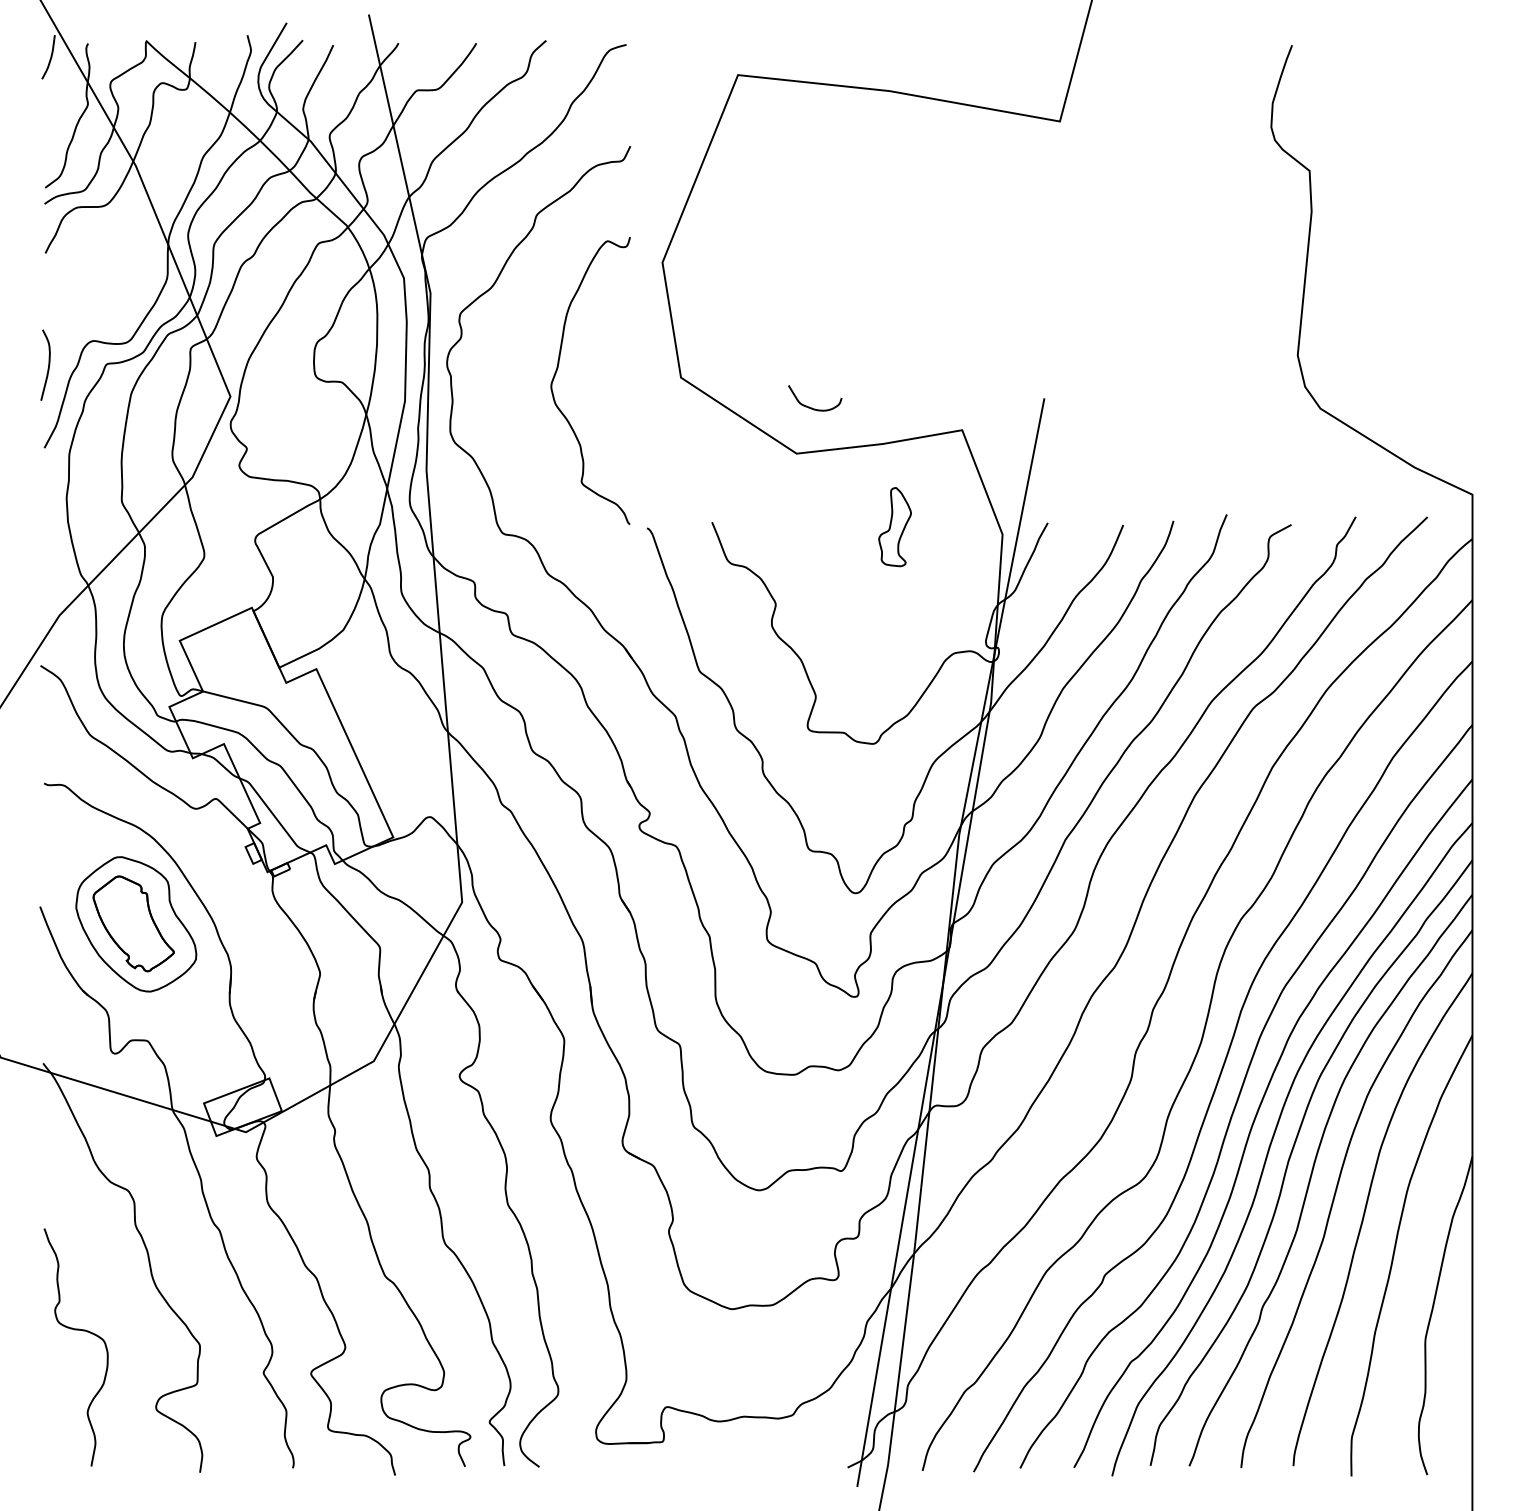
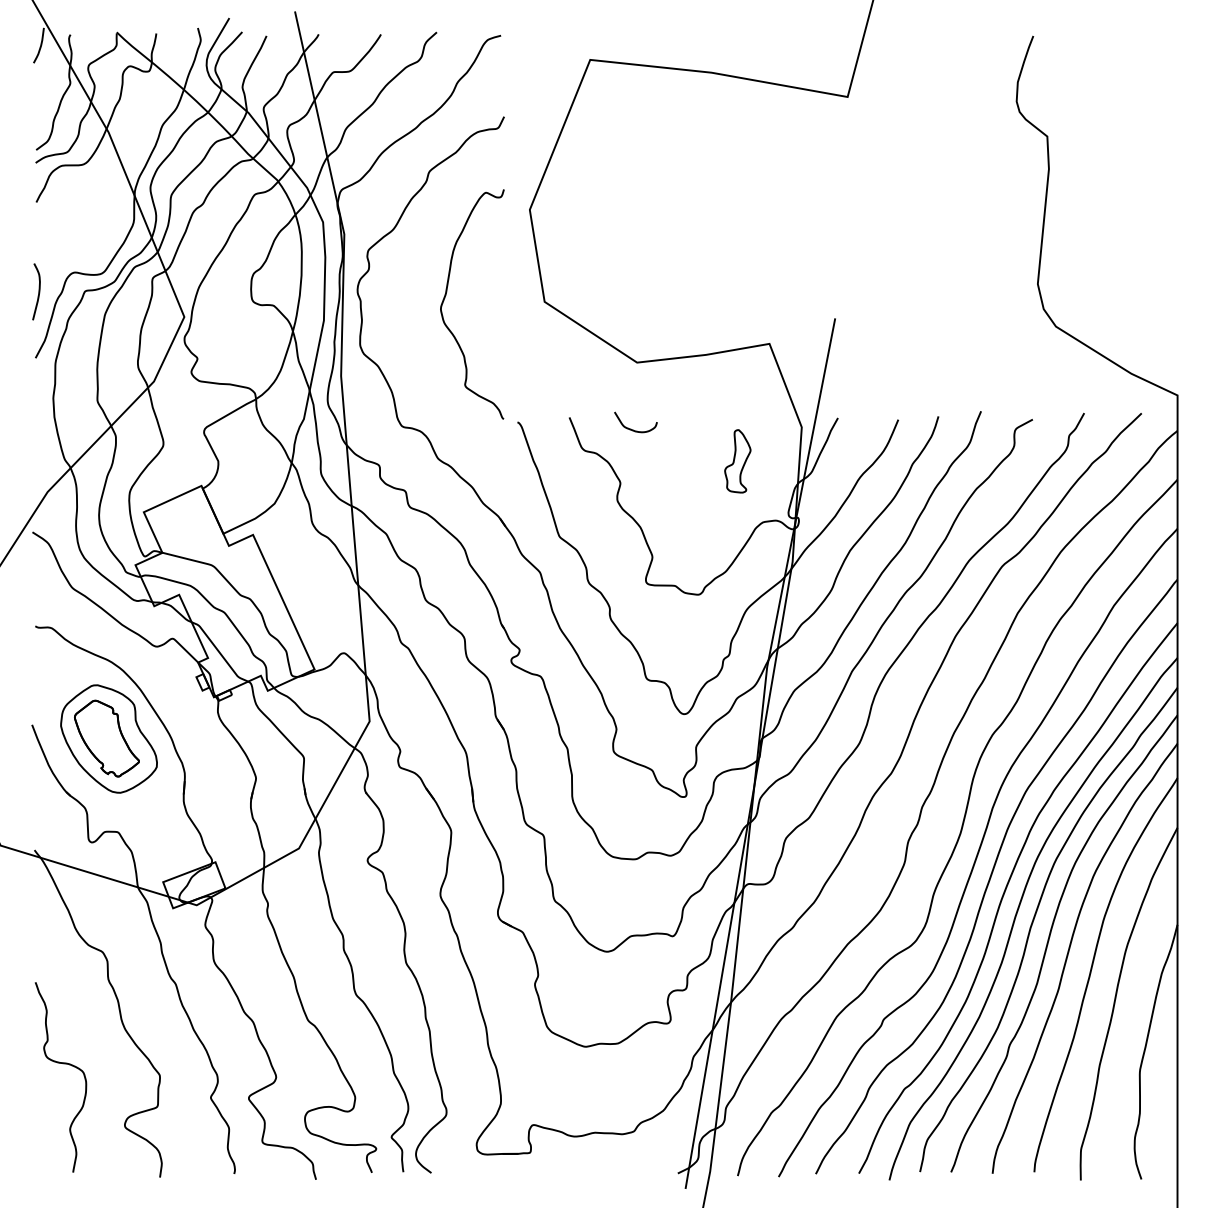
curve: (809, 405) -> (631, 428), moved
part: (894, 527) -> (737, 461), moved

